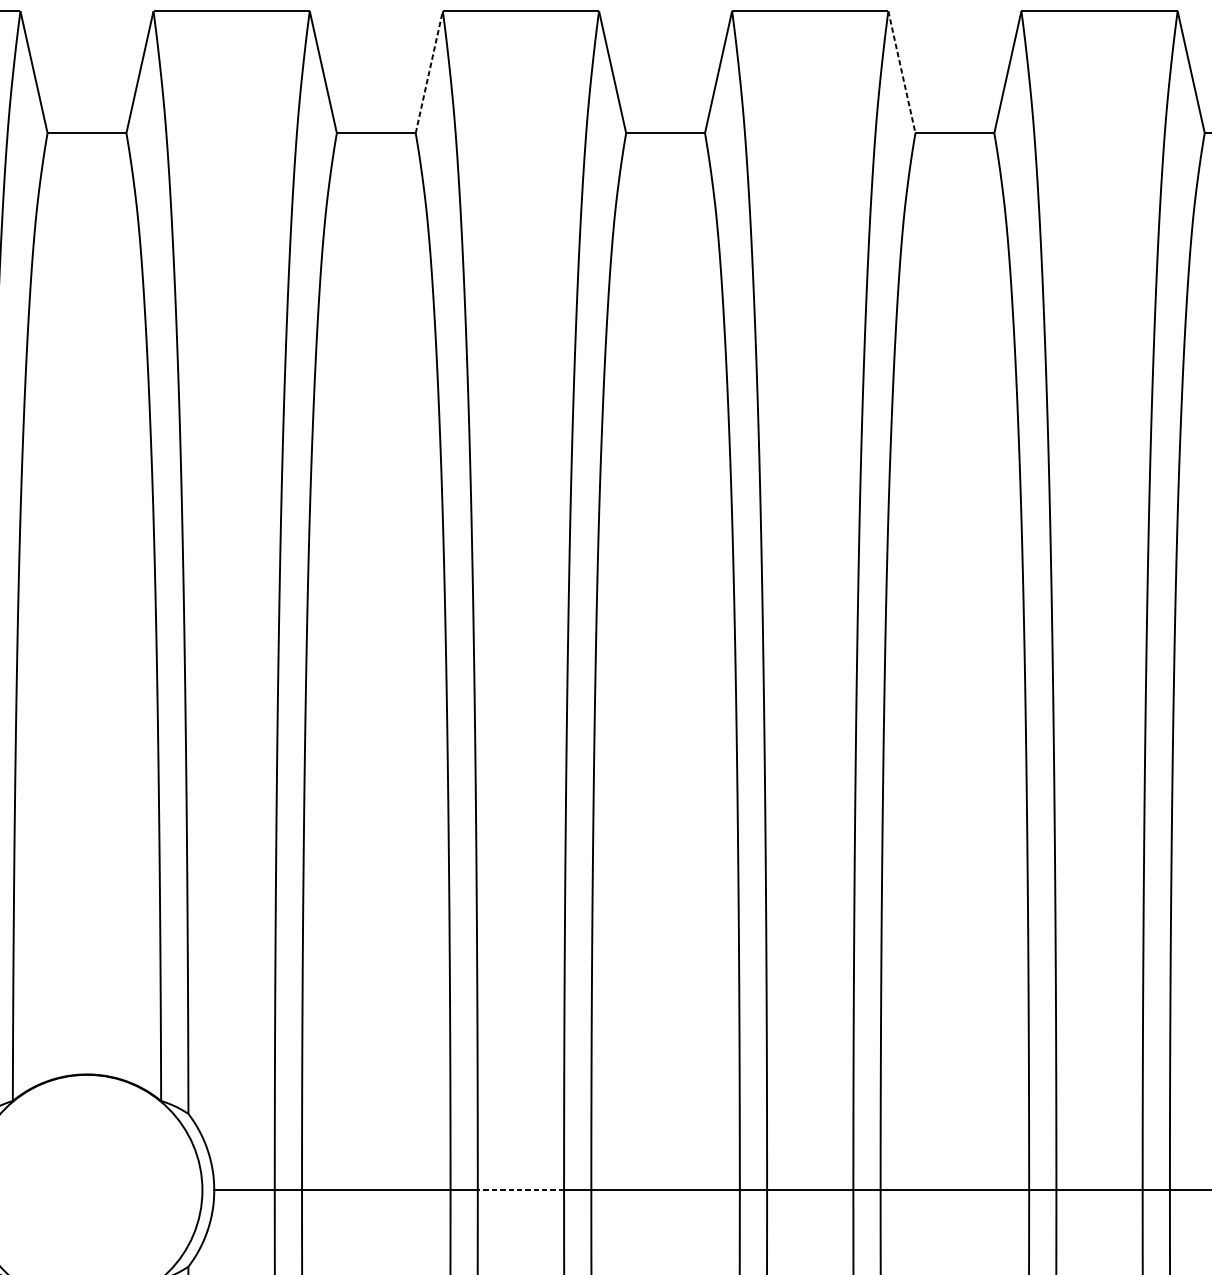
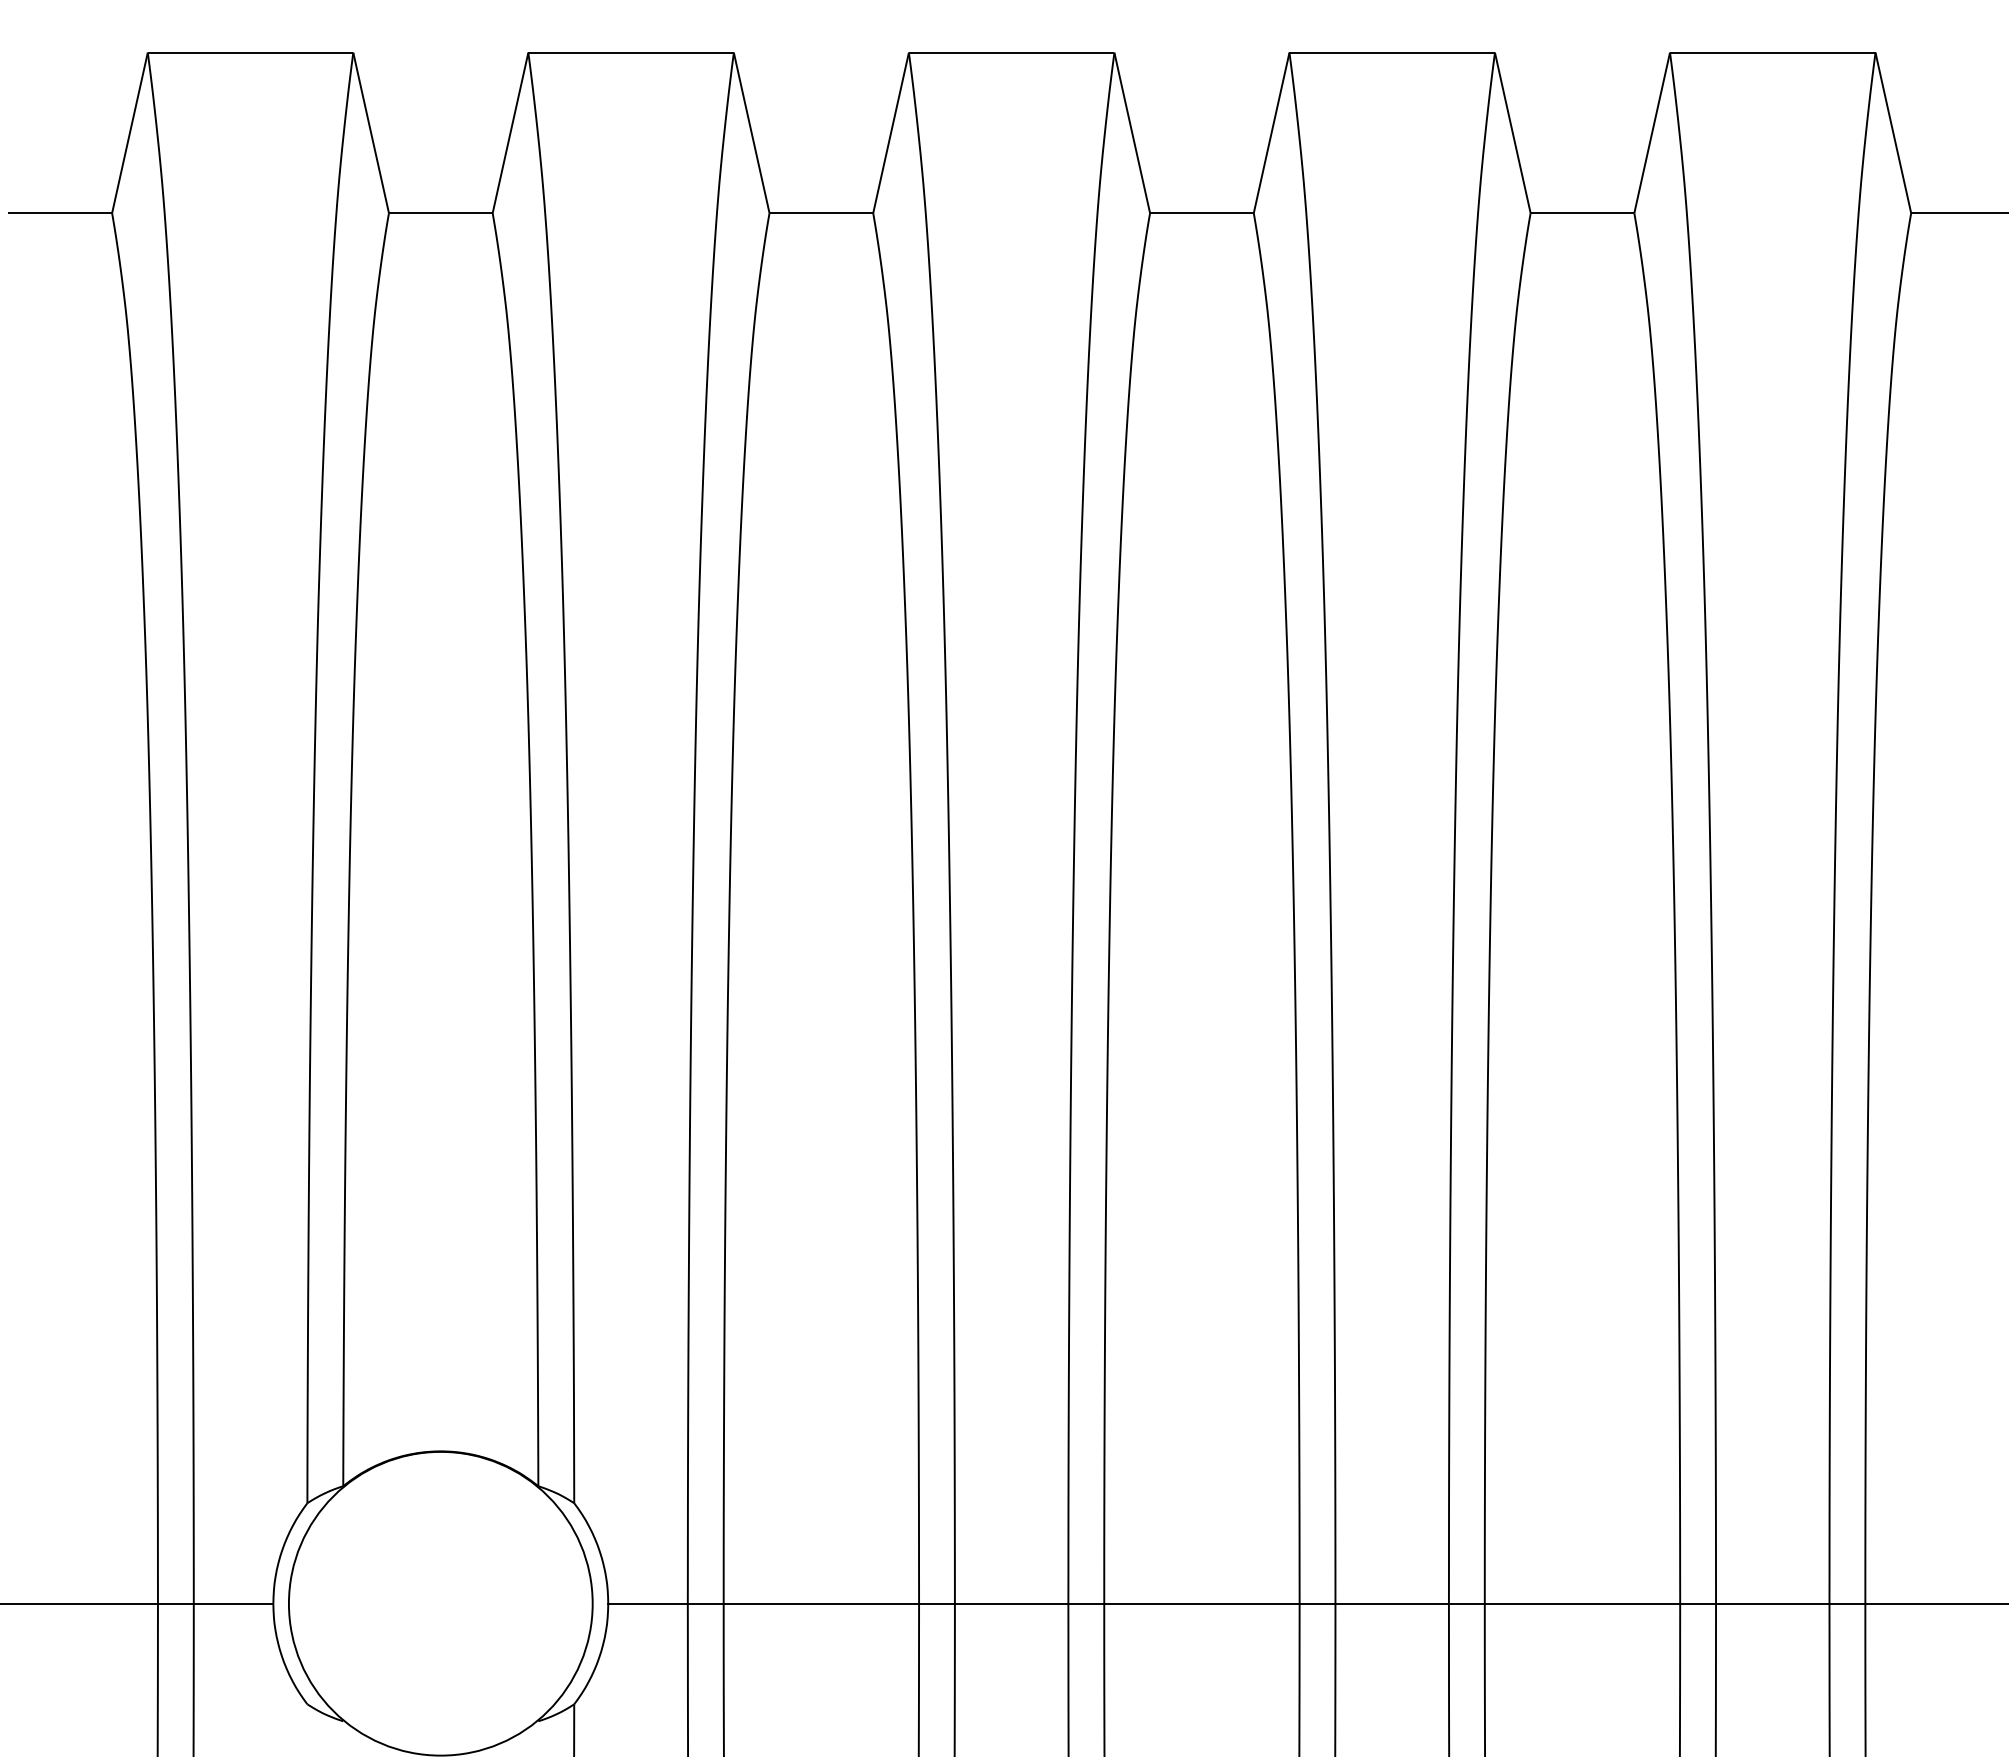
line: (901, 71) -> (1512, 132), dashed -> solid
line: (429, 72) -> (891, 133), dashed -> solid
line: (520, 1190) -> (1011, 1603), dashed -> solid

